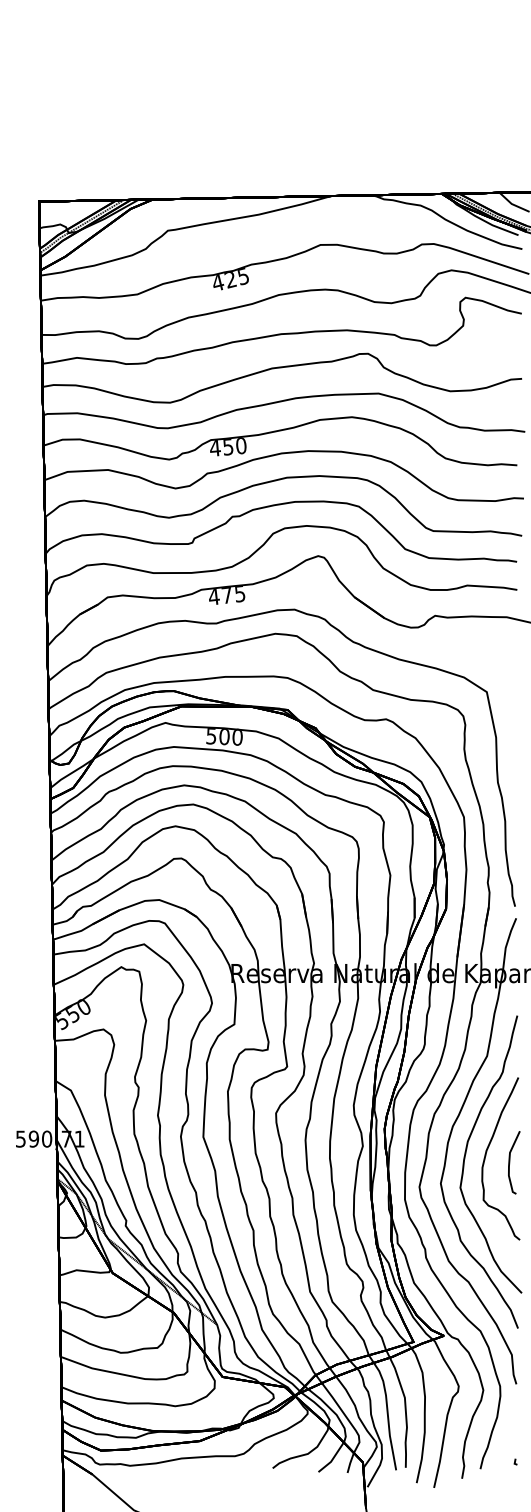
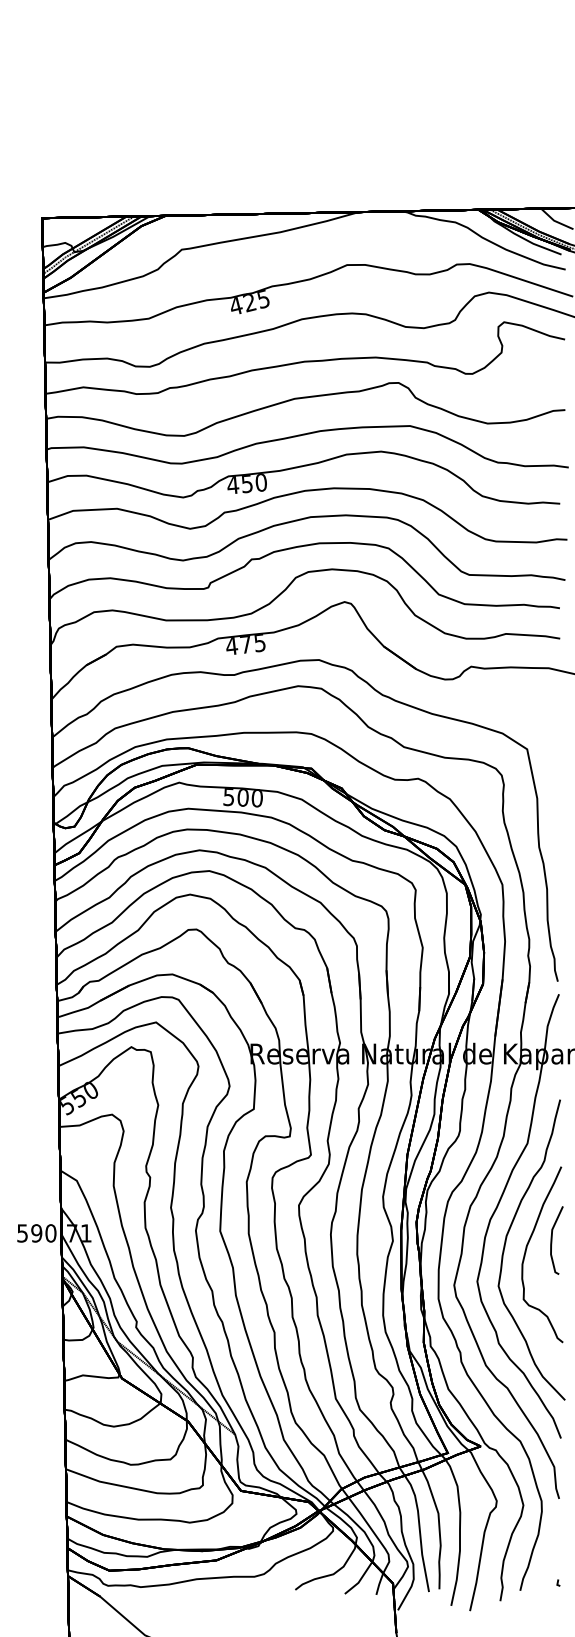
curve: (510, 1162) -> (552, 1240), moved

